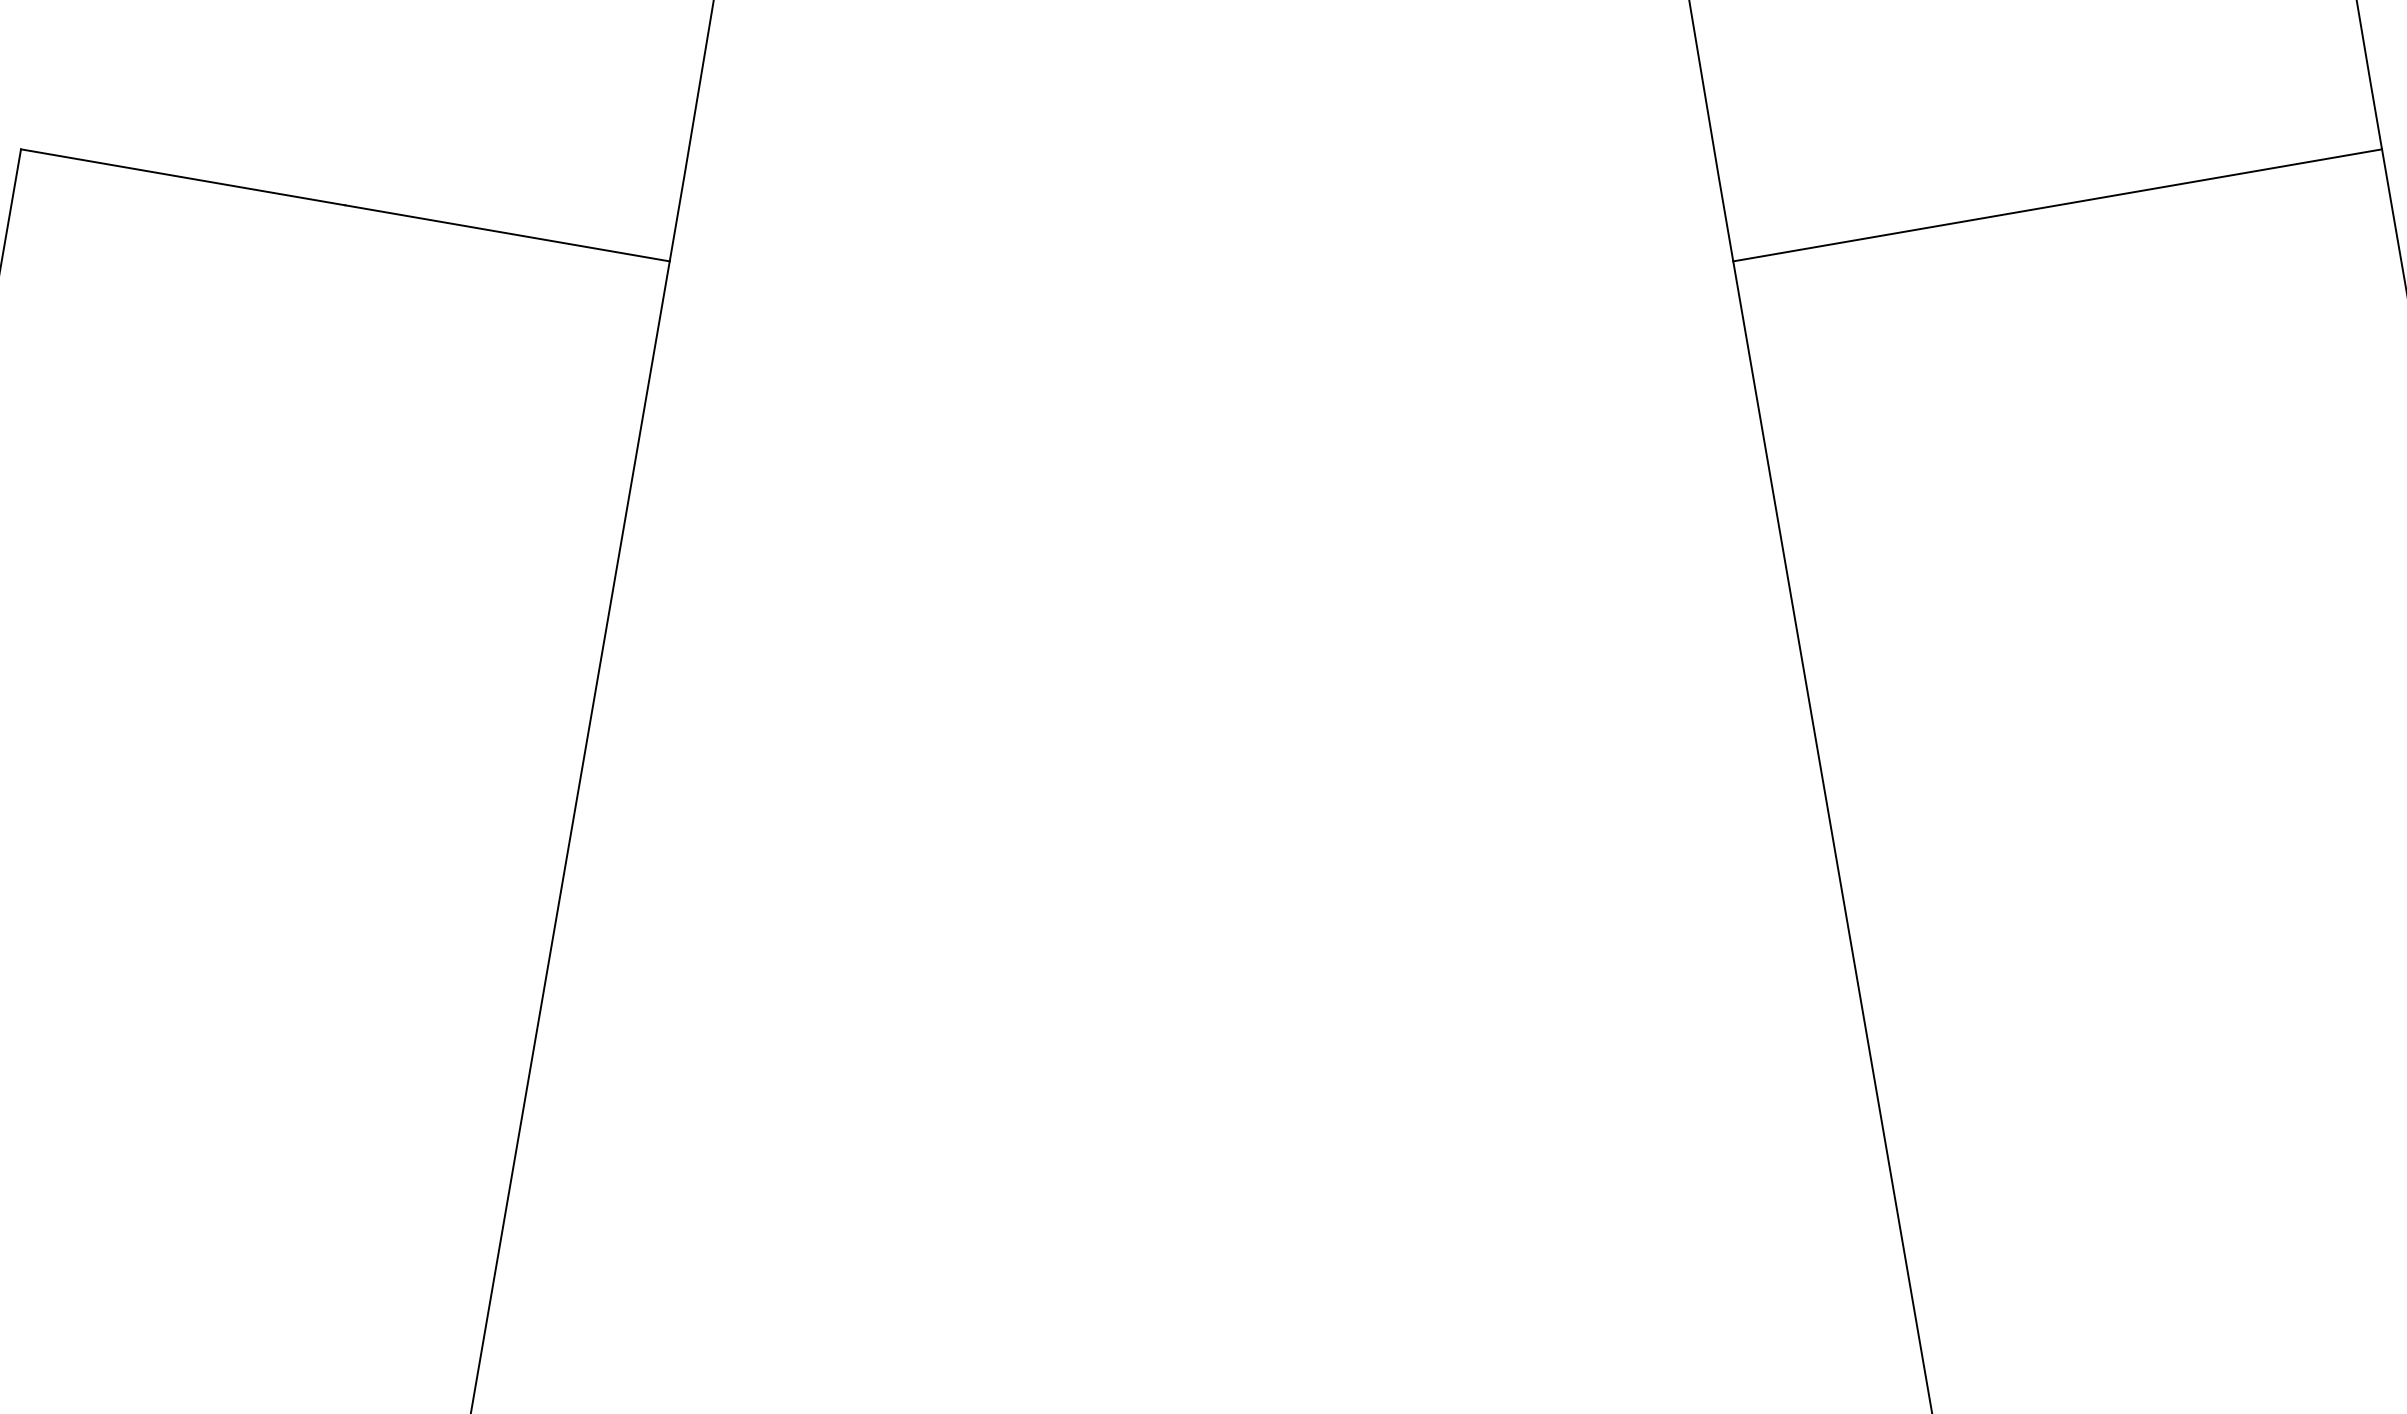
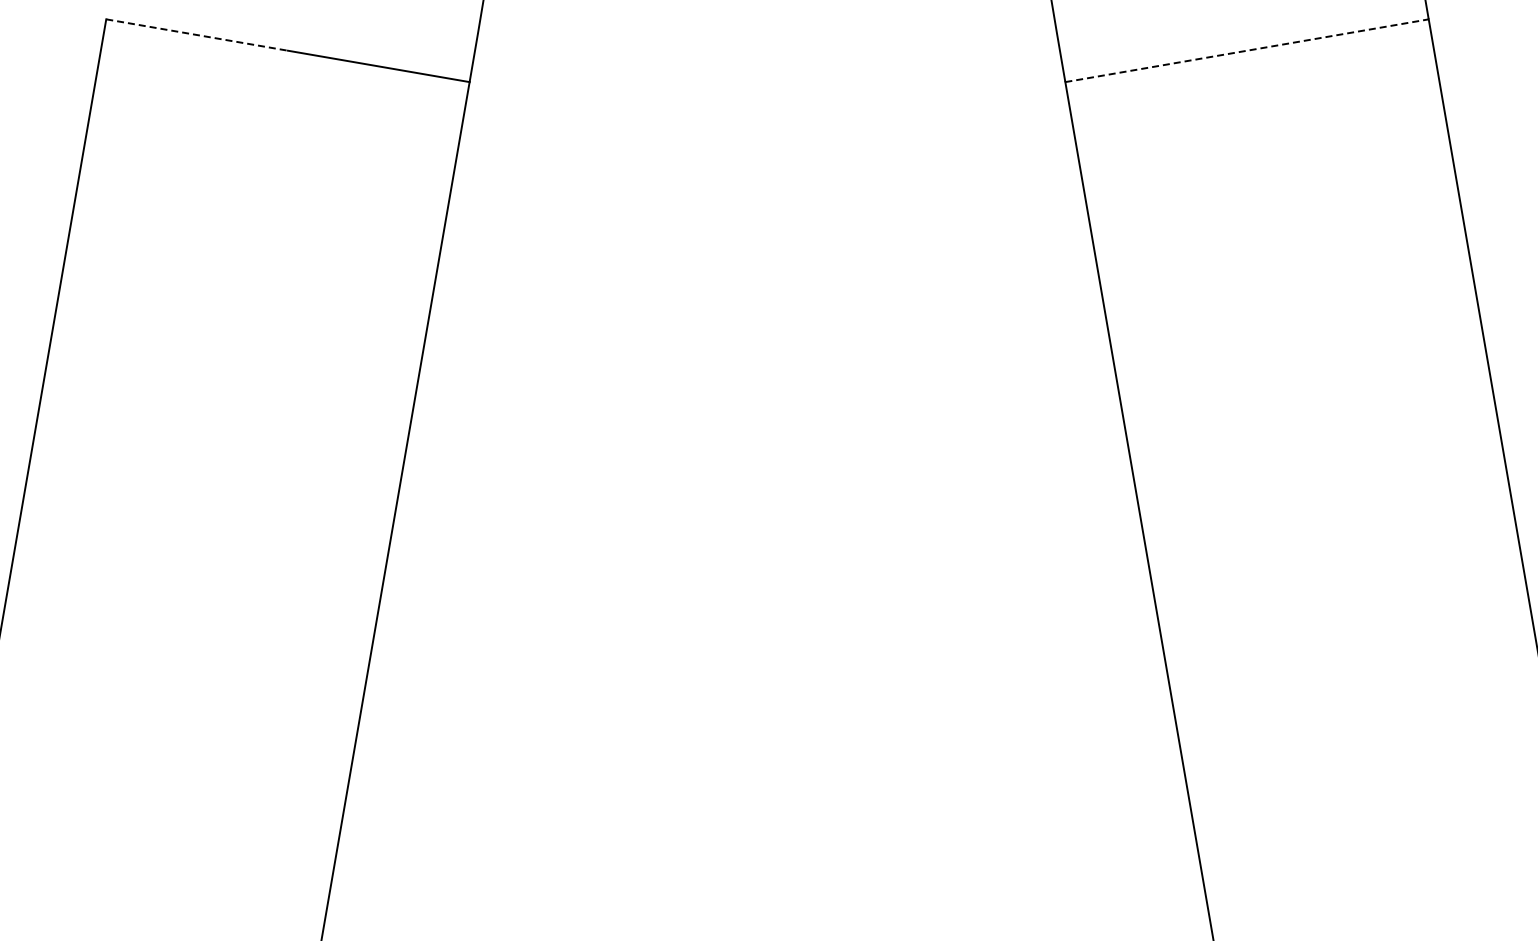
line: (183, 178) -> (197, 35), solid -> dashed
line: (2058, 204) -> (1247, 50), solid -> dashed

